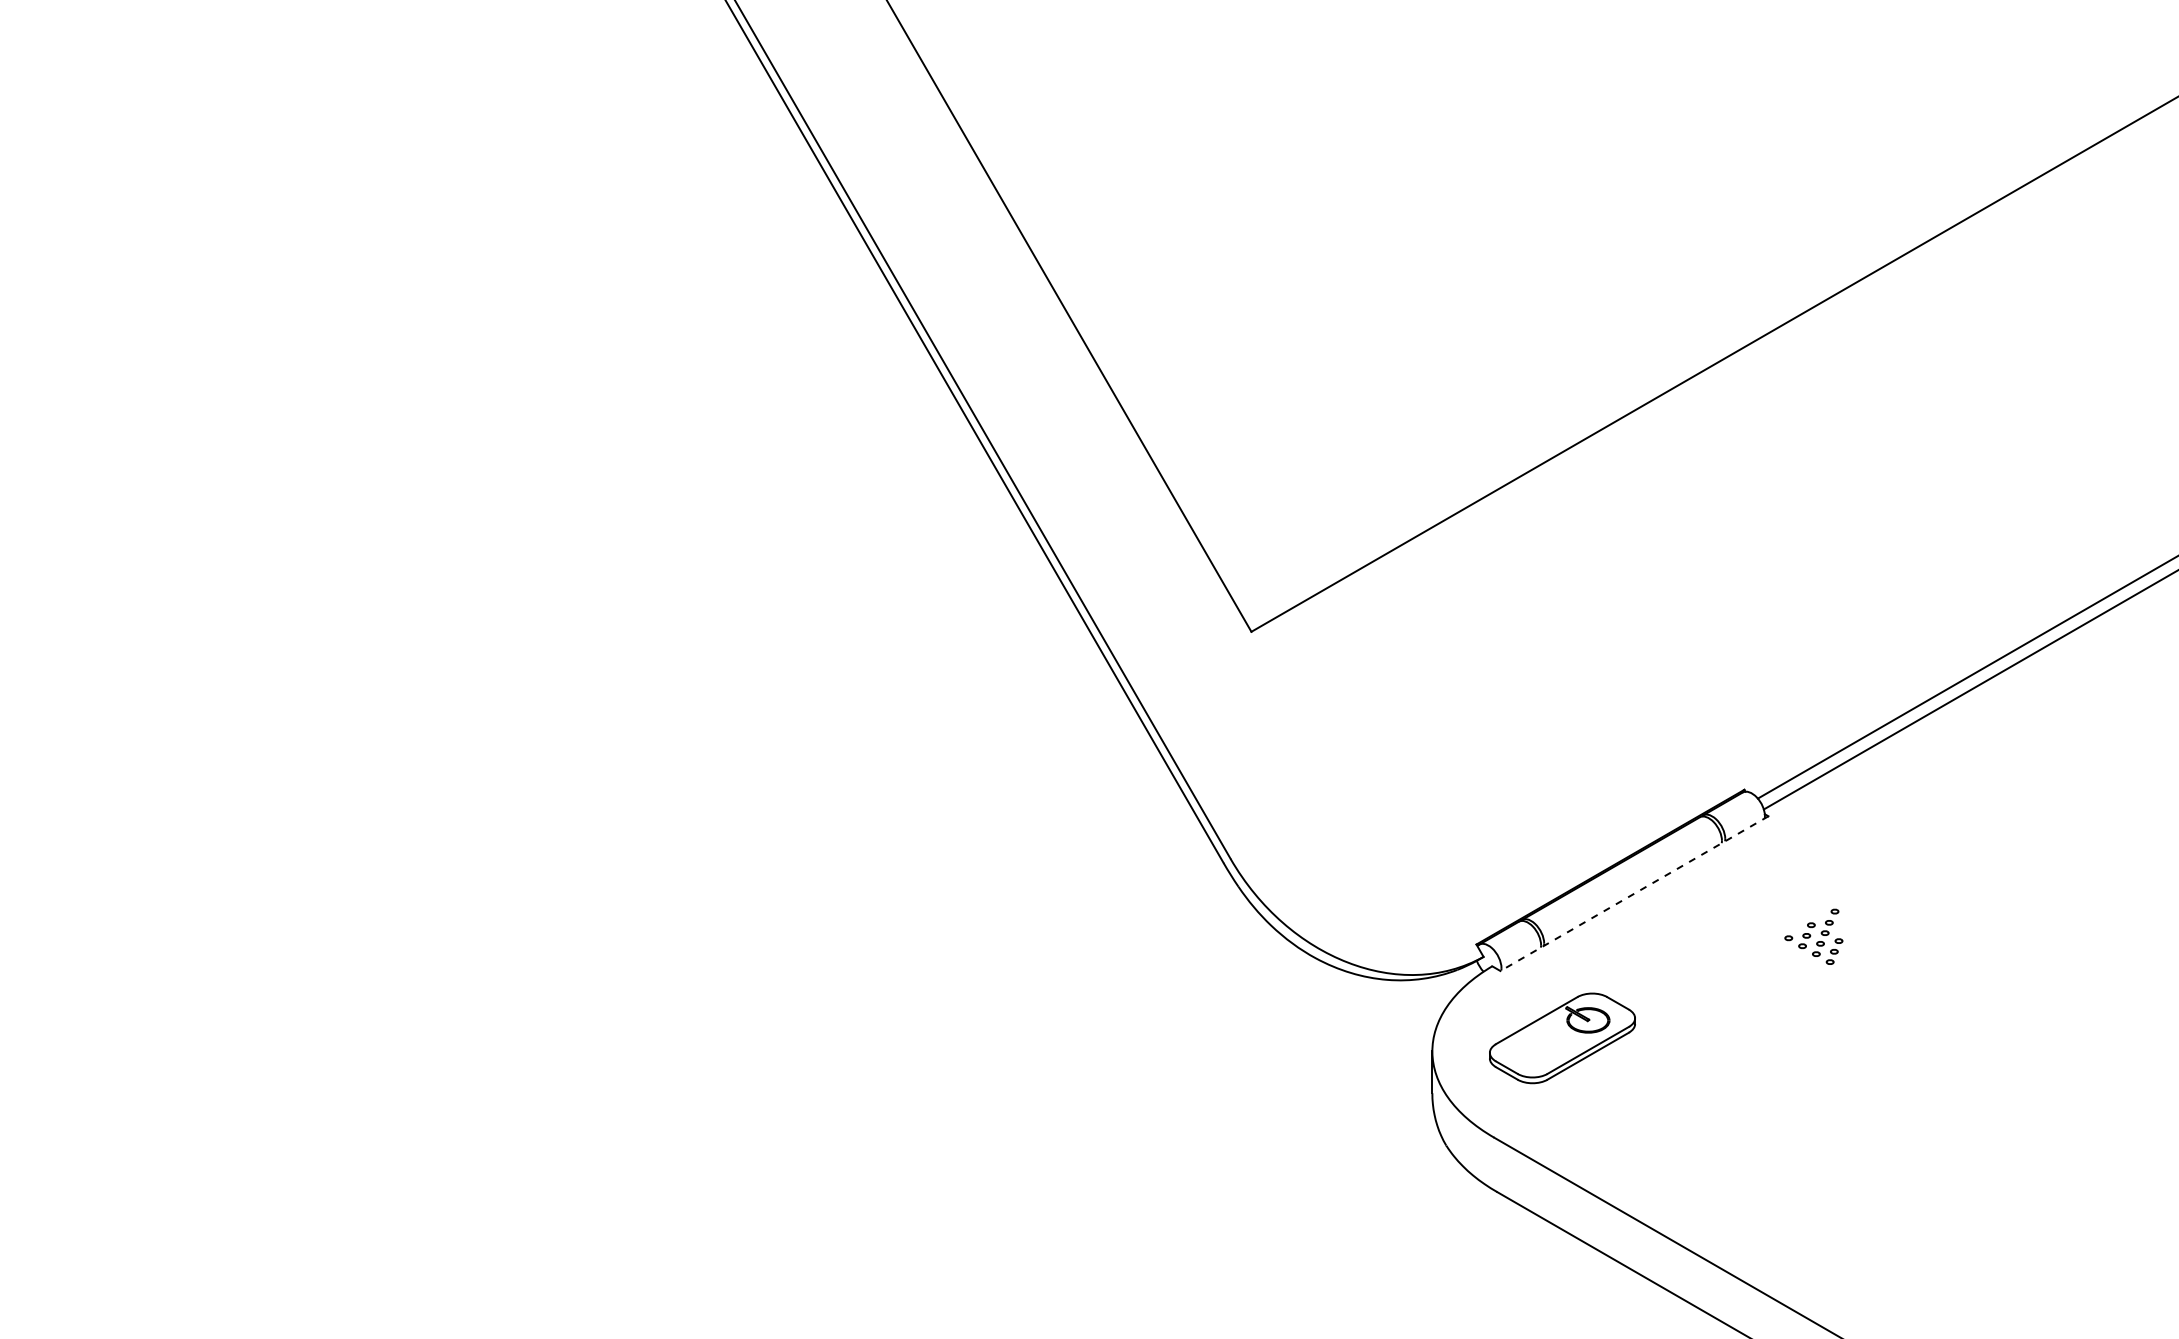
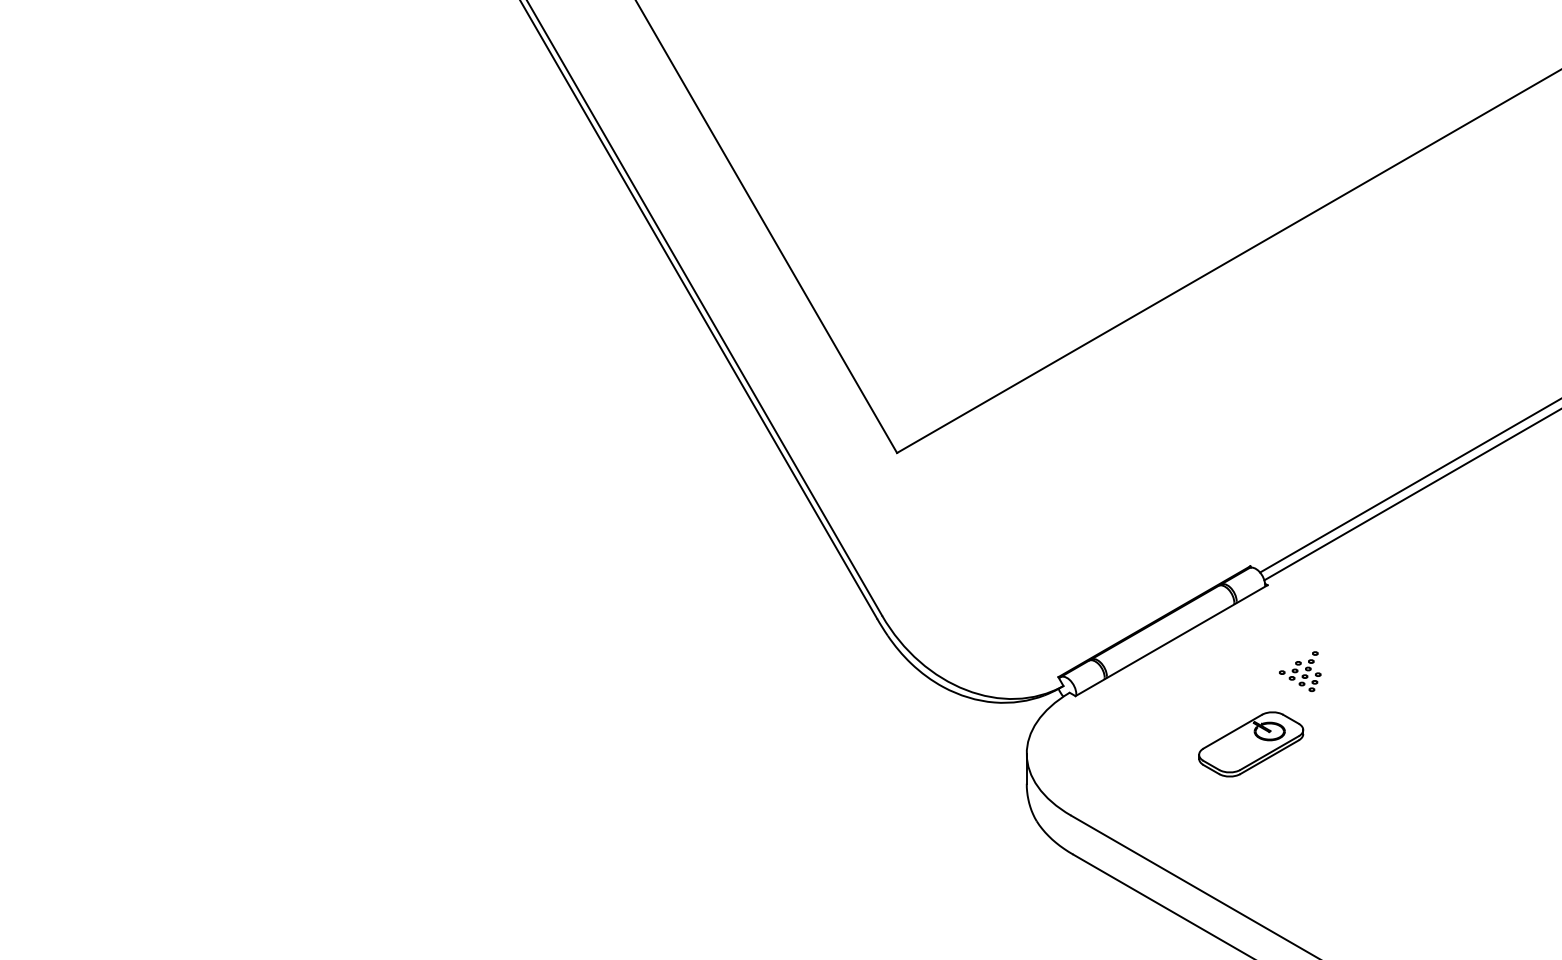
line: (1634, 893) -> (1171, 640), dashed -> solid
part: (1562, 1038) -> (1251, 744), moved

